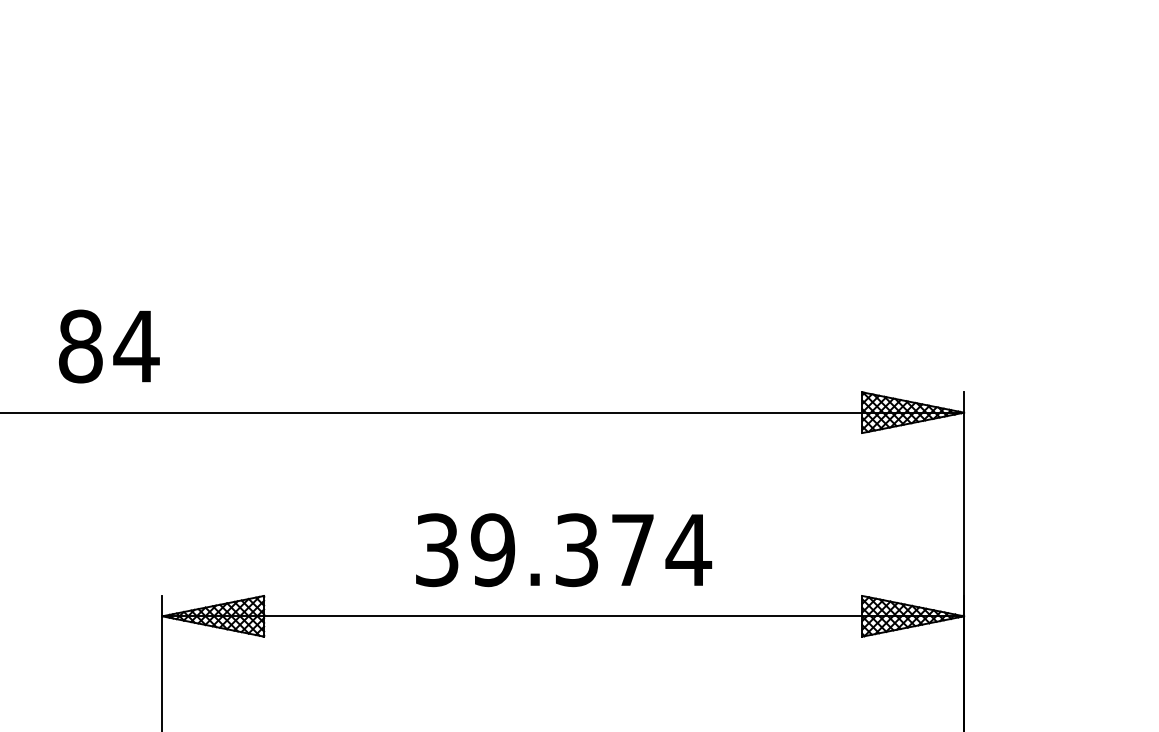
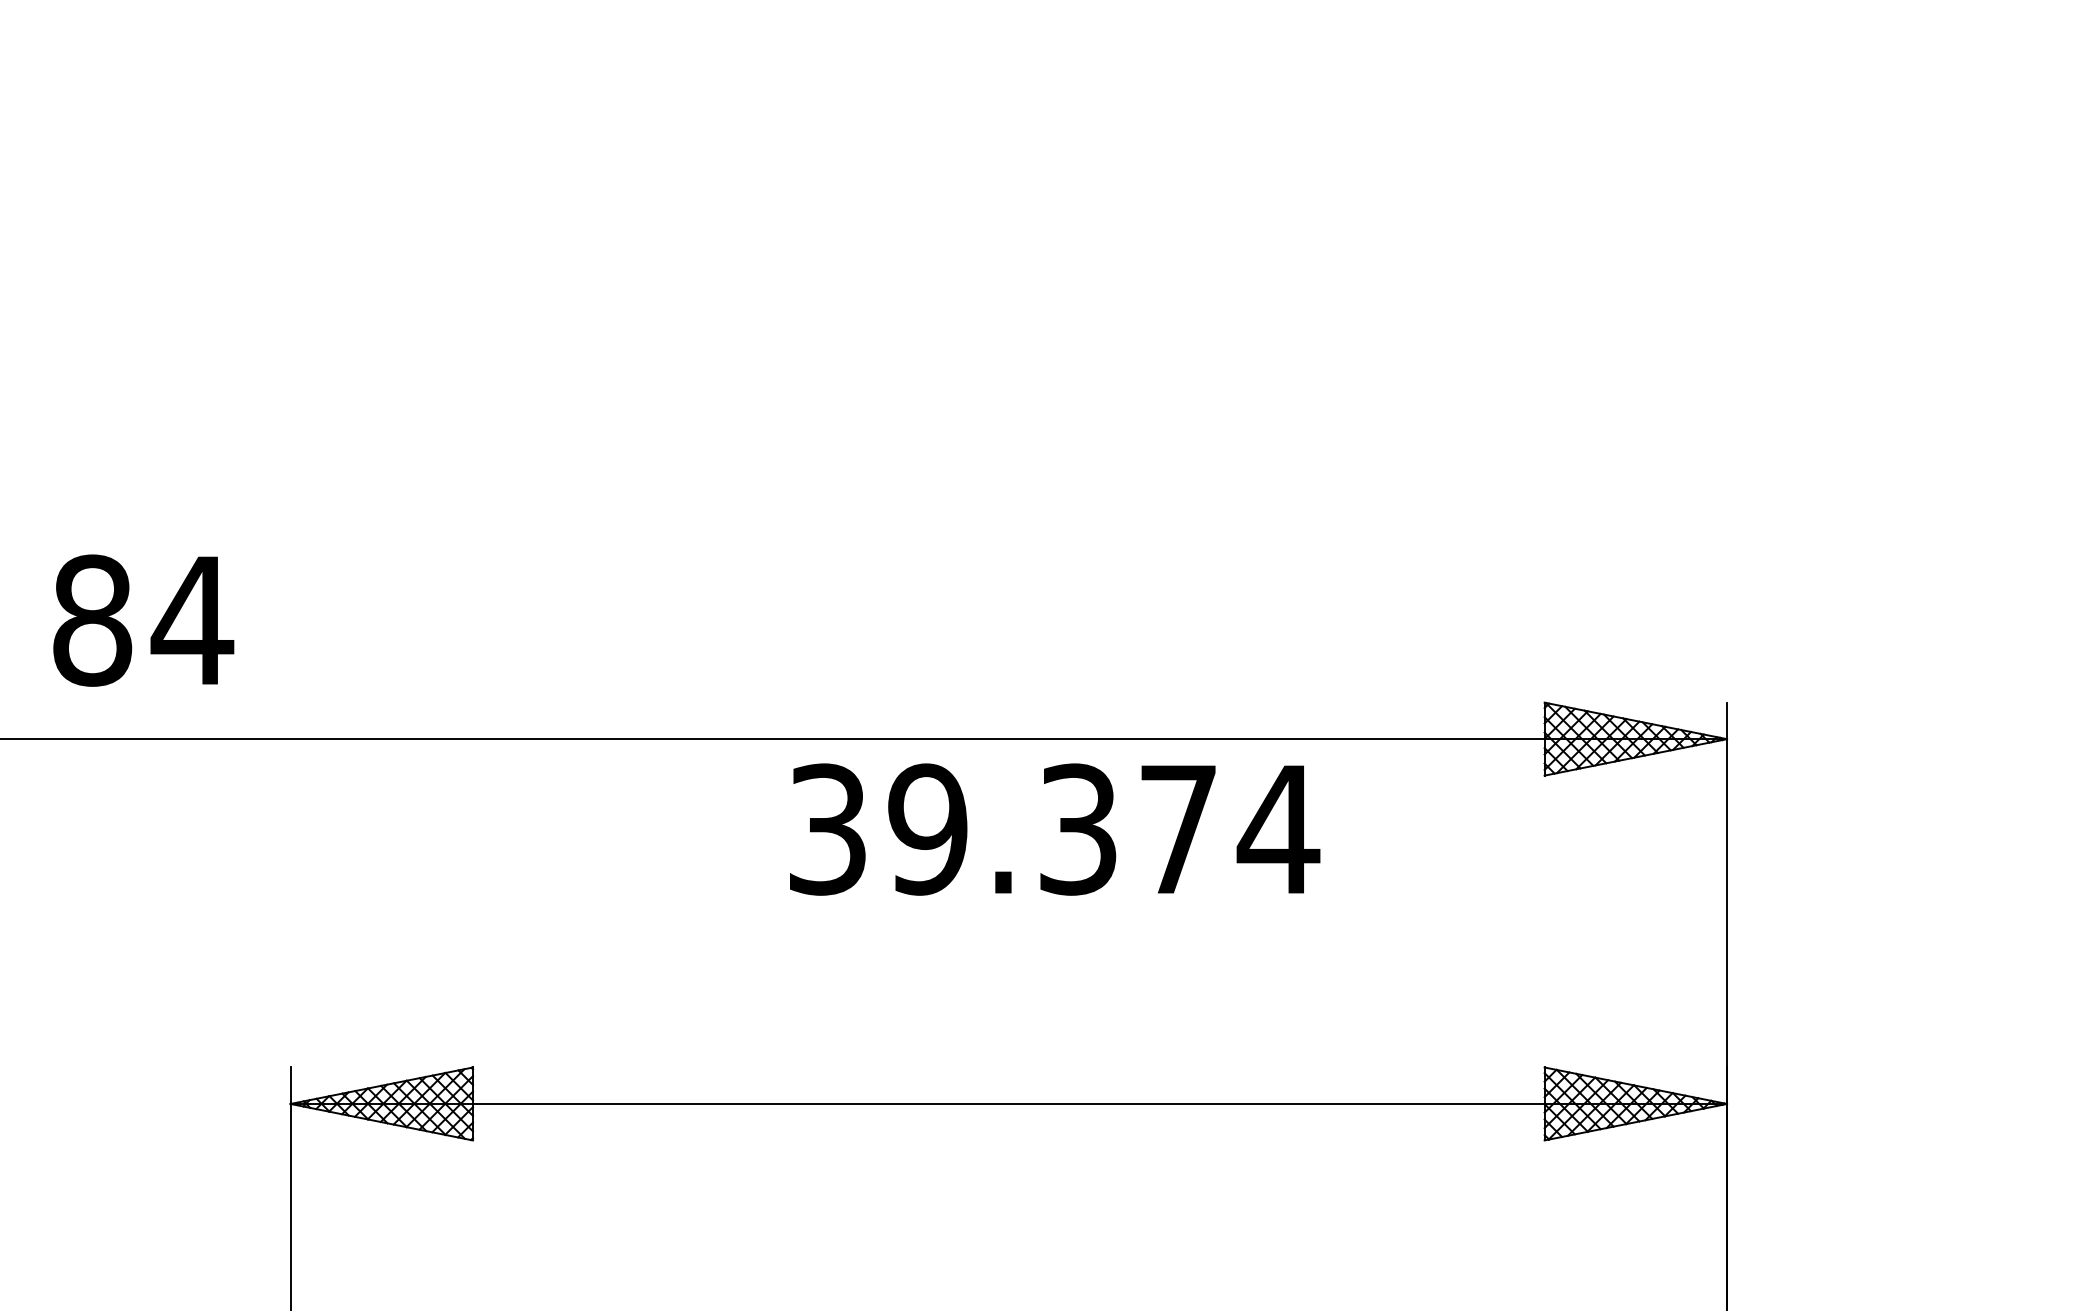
text: (109, 346) -> (143, 620), moved
text: (564, 550) -> (1055, 830), moved

